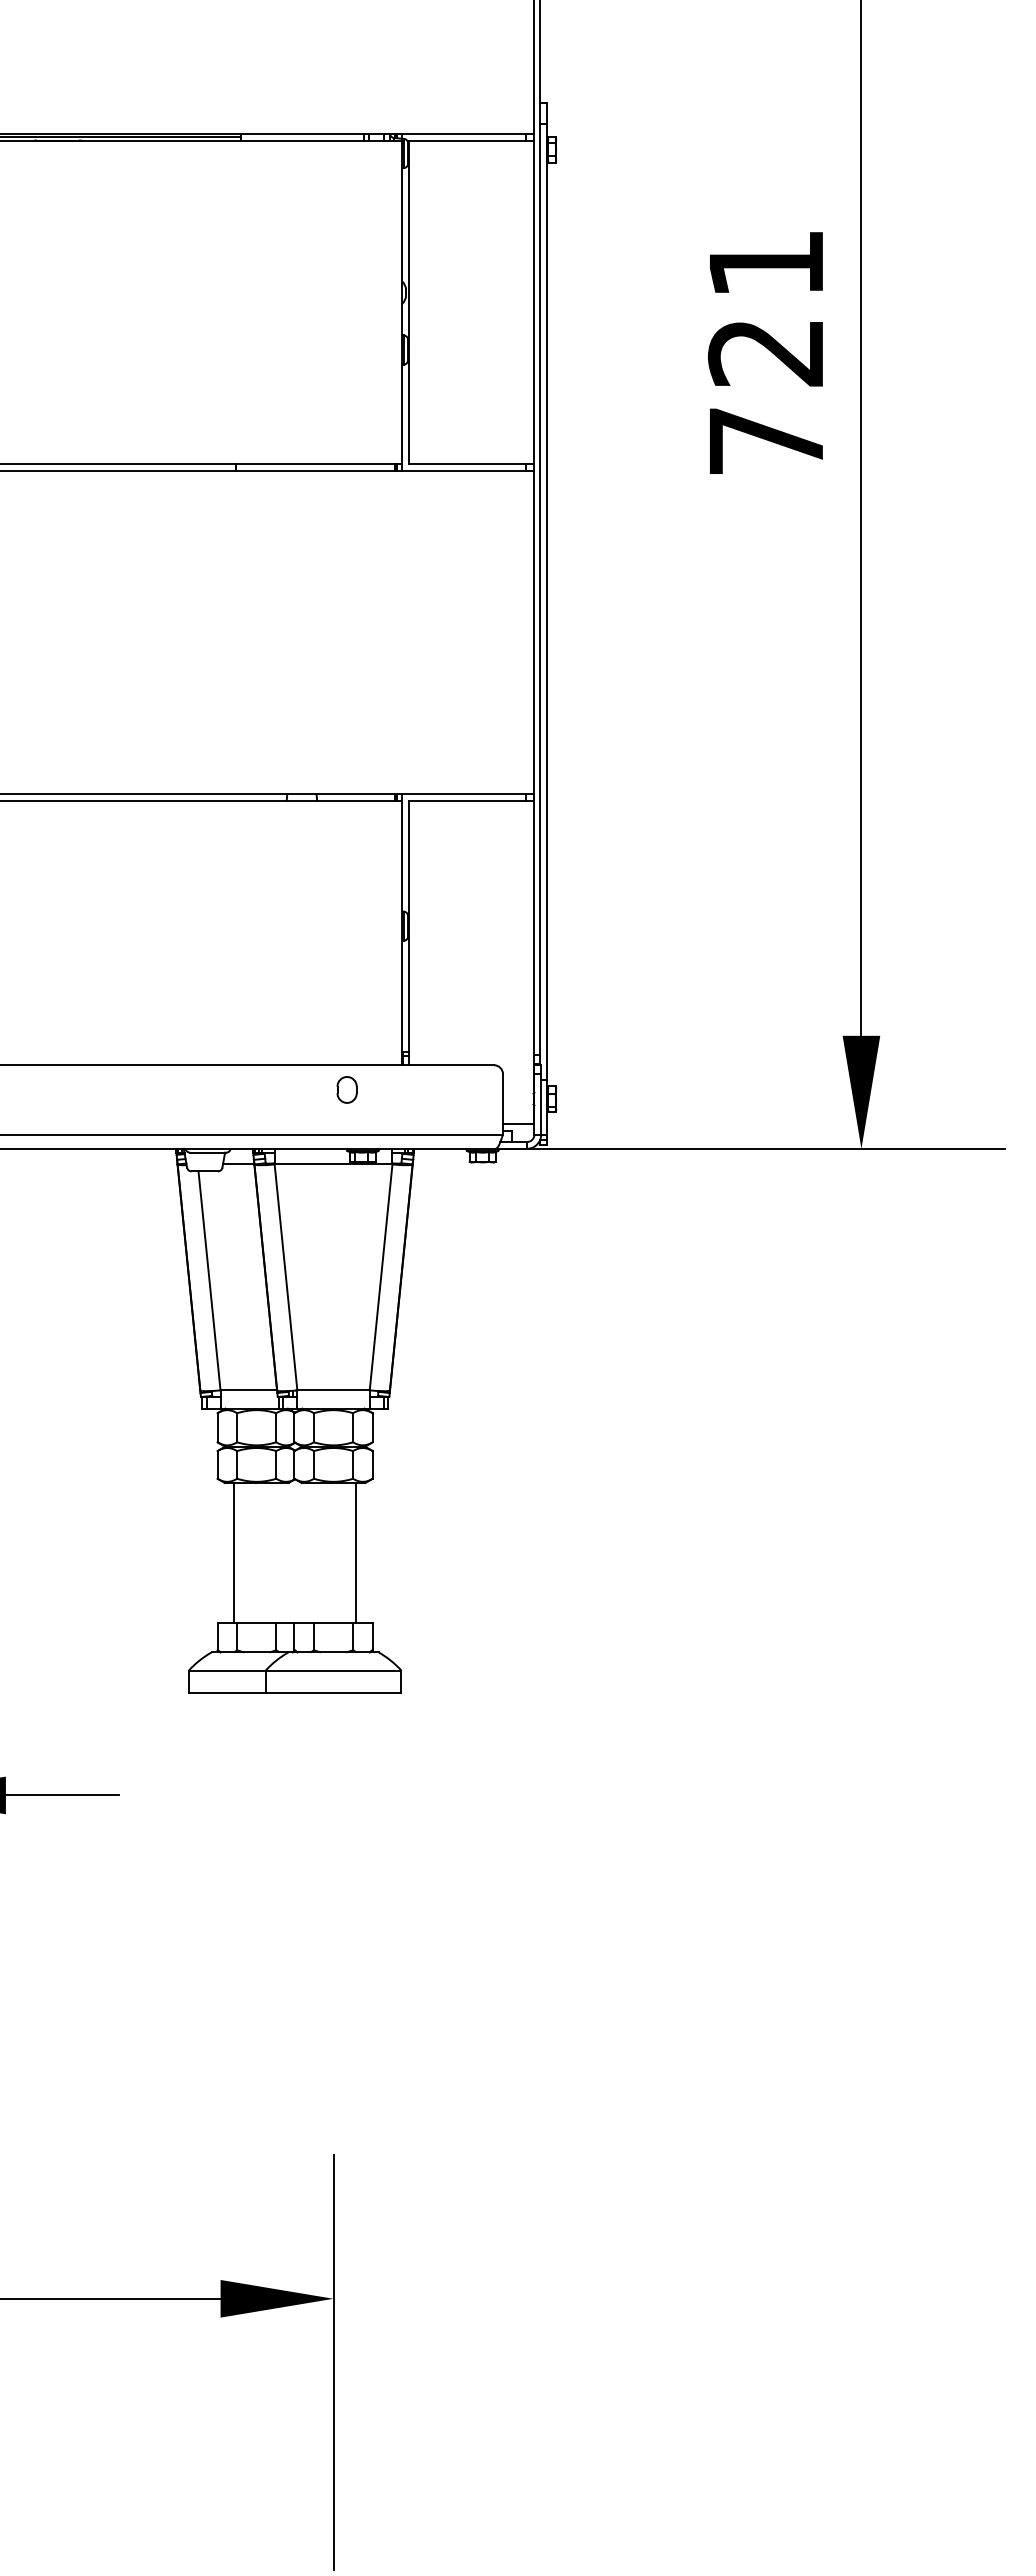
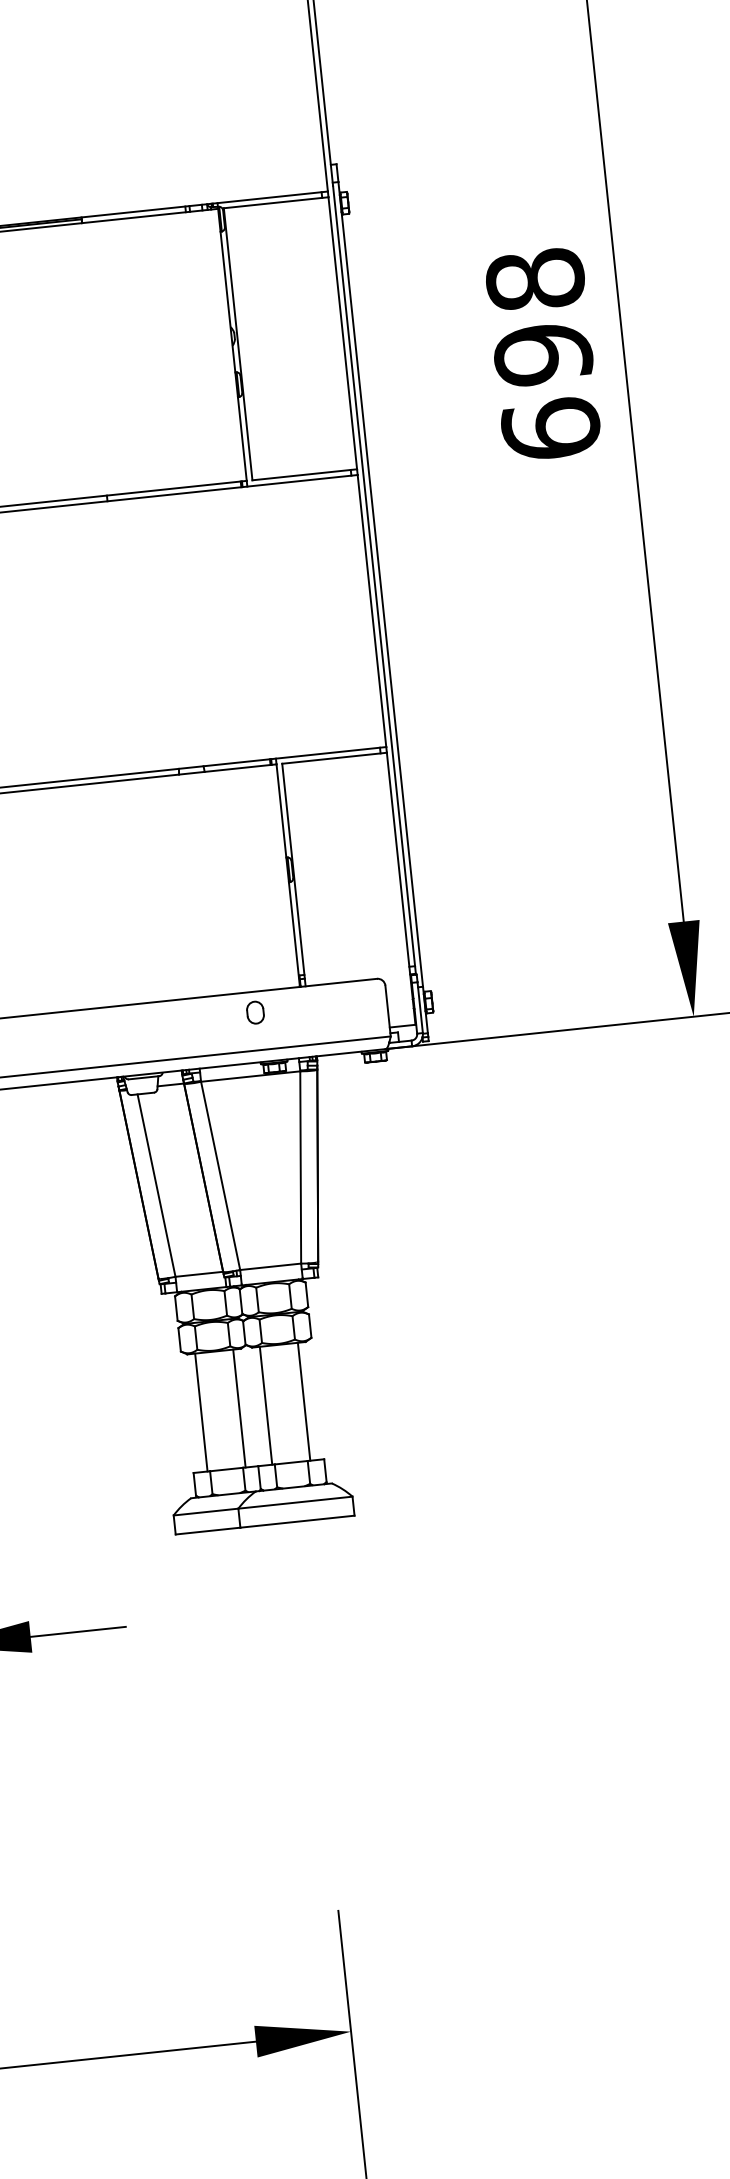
text: (765, 351) -> (542, 353), 721 -> 698
line: (279, 1553) -> (239, 1408), added
line: (310, 1553) -> (265, 1406), added

